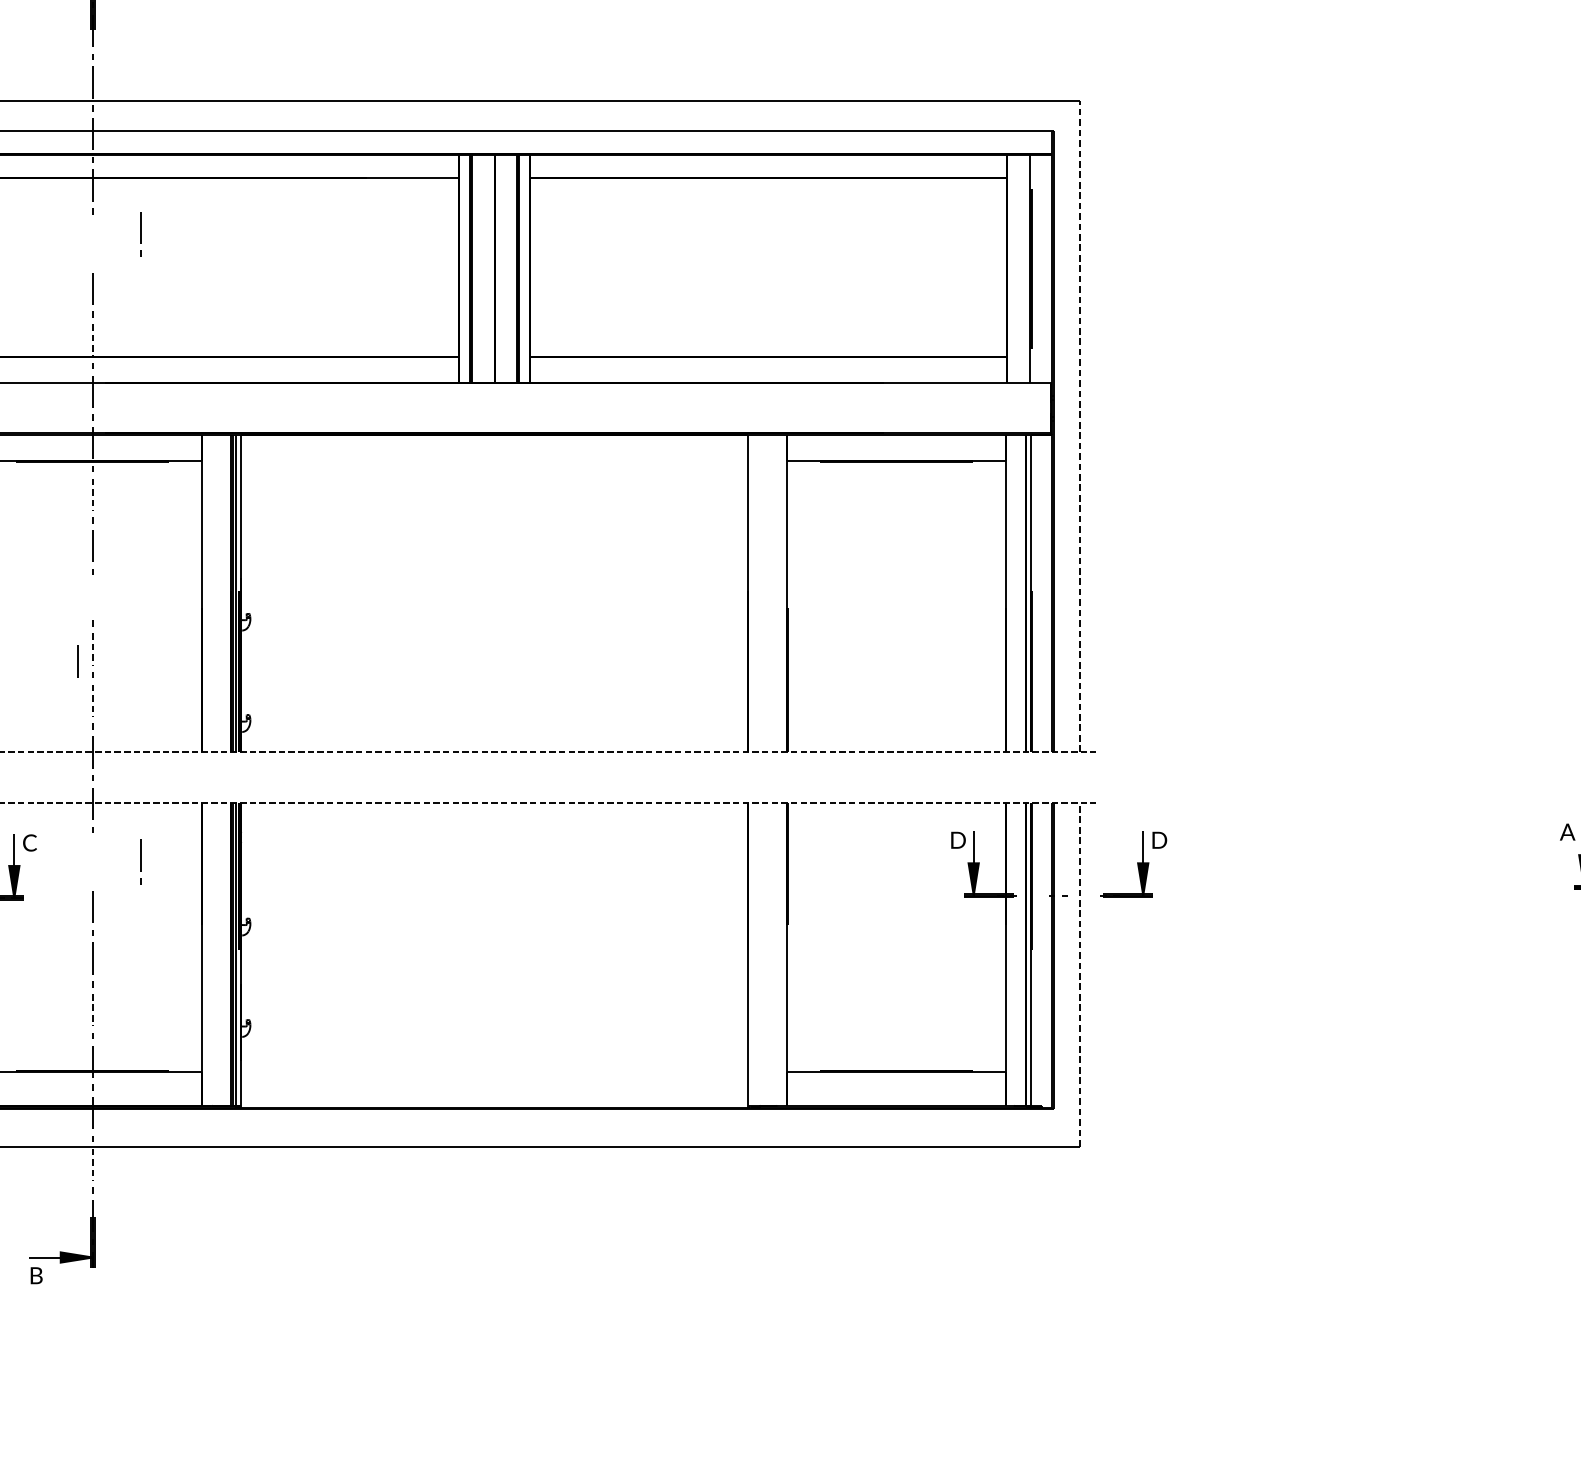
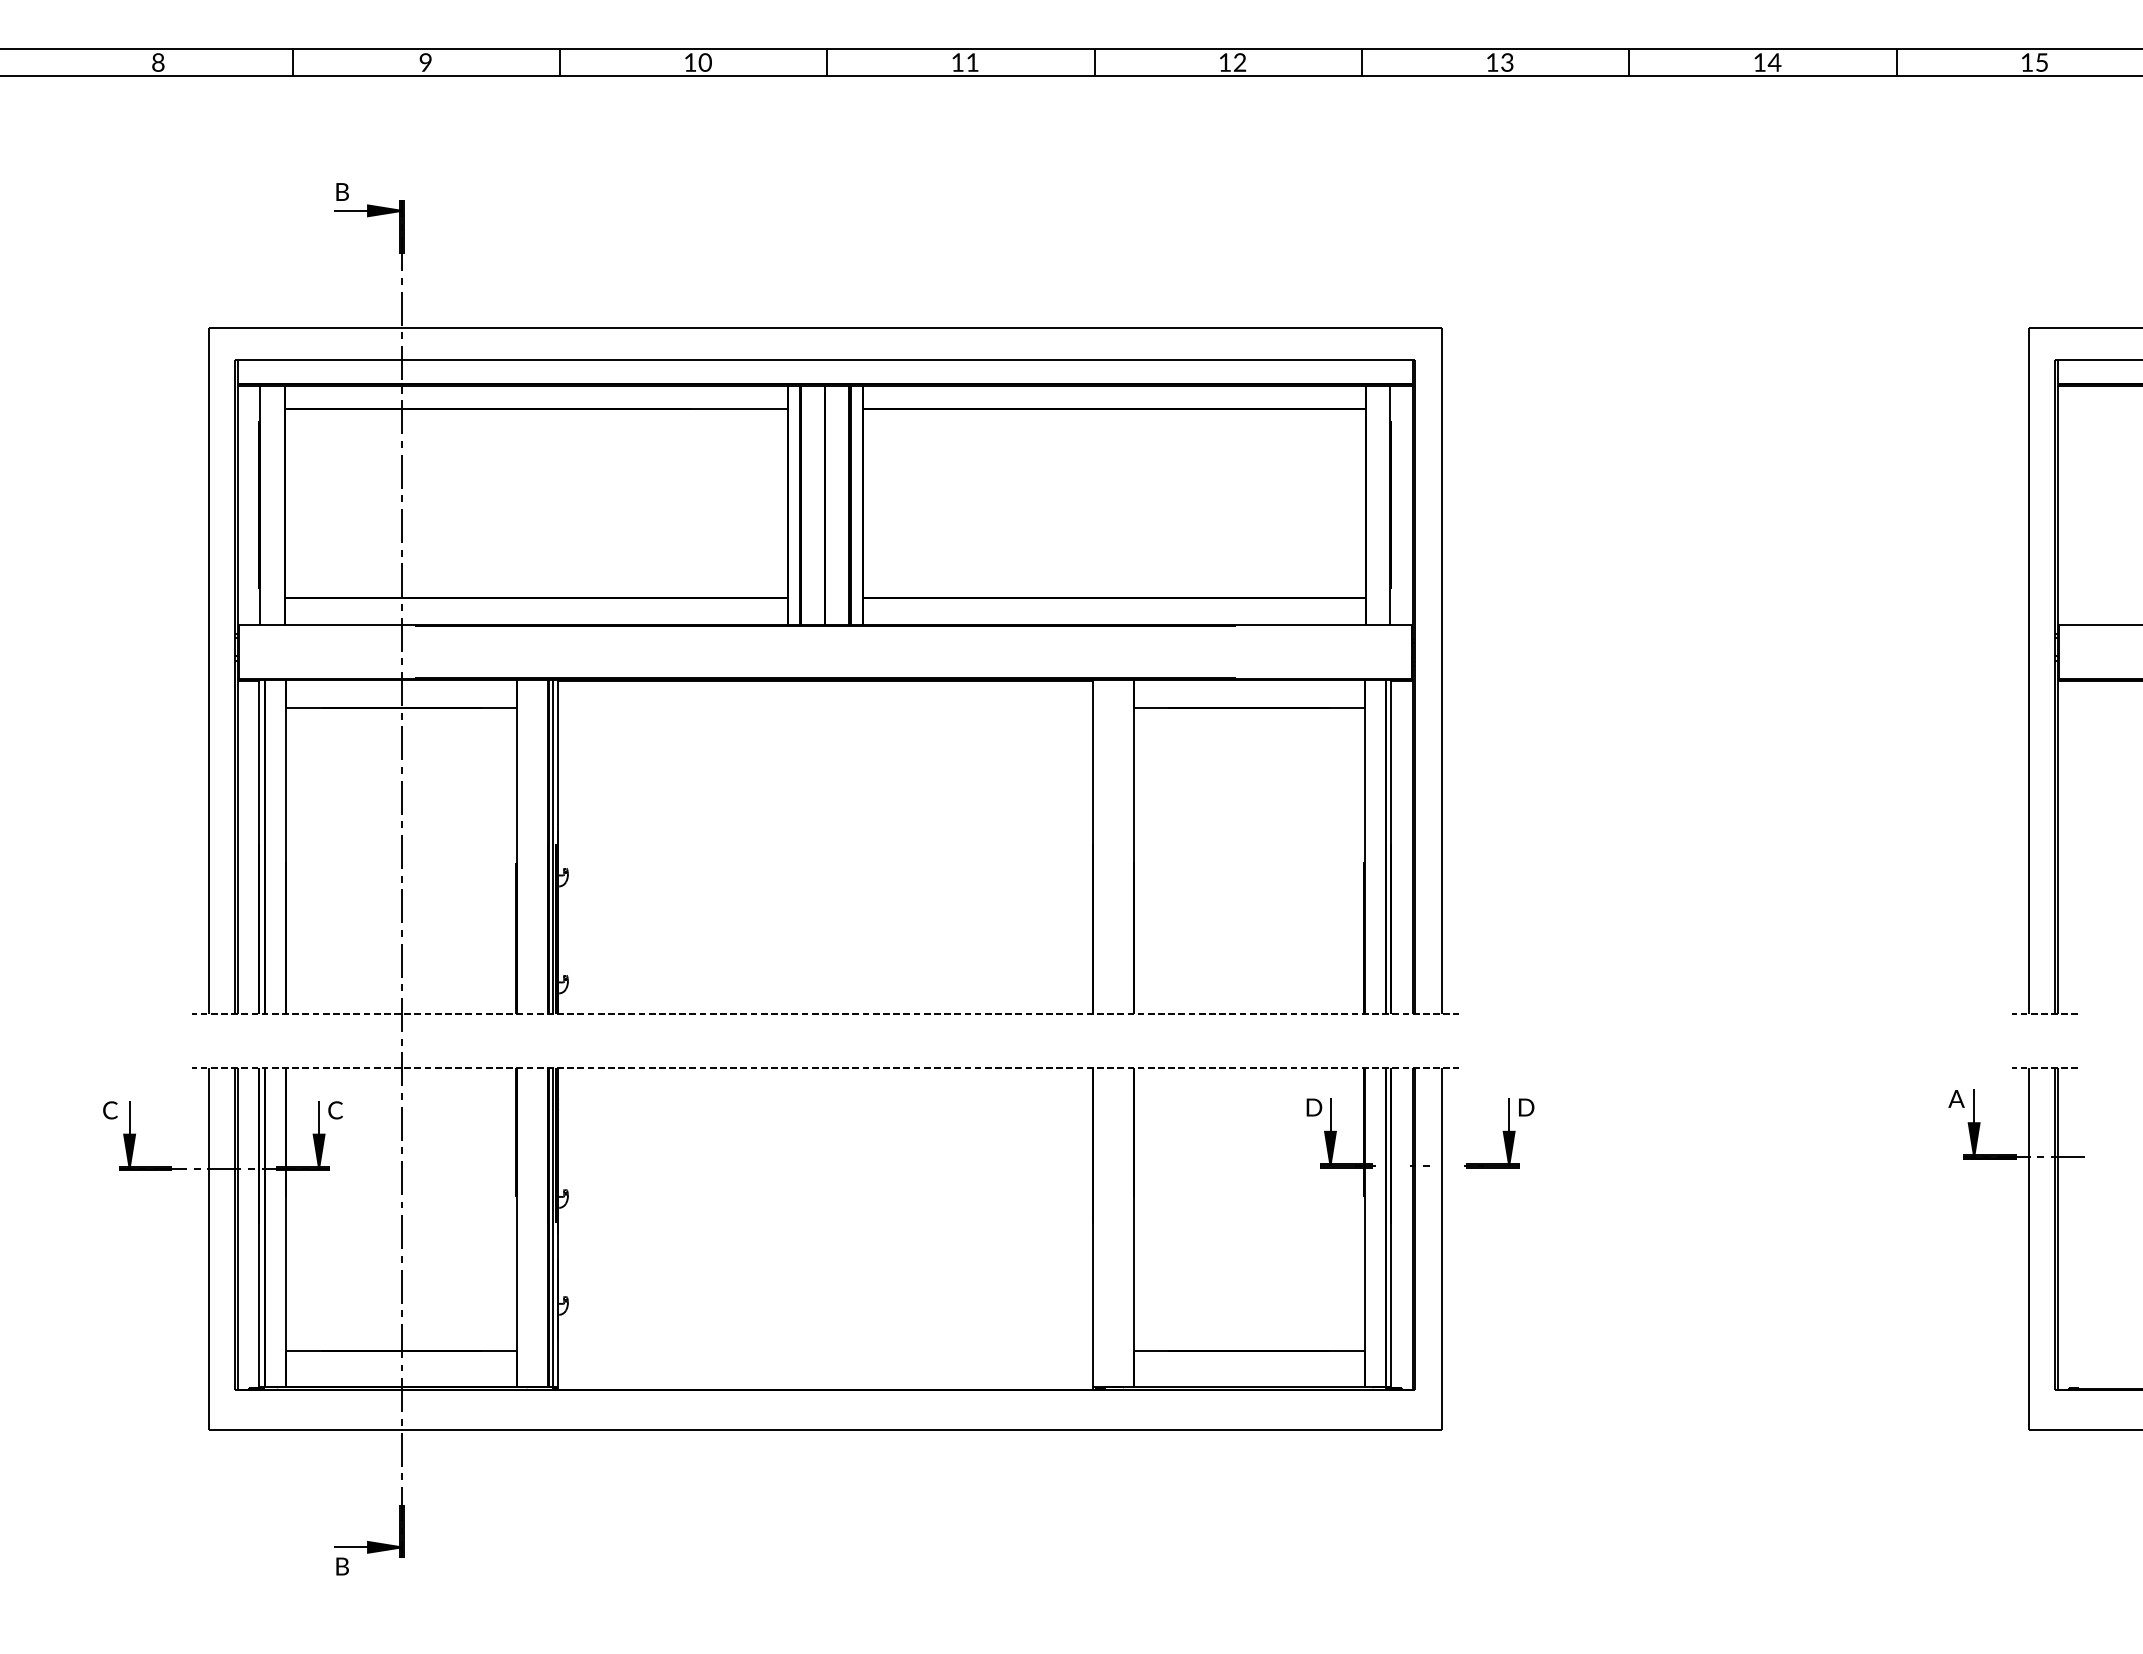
line: (140, 234) -> (401, 478), moved
line: (92, 340) -> (401, 580), dashed -> solid
line: (1079, 425) -> (1442, 670), dashed -> solid
line: (92, 494) -> (401, 743), dashed -> solid
line: (92, 649) -> (401, 906), dashed -> solid
line: (77, 660) -> (401, 851), moved
line: (92, 700) -> (401, 960), dashed -> solid
line: (140, 862) -> (401, 1130), moved
line: (1079, 974) -> (1442, 1248), dashed -> solid
line: (92, 1010) -> (401, 1286), dashed -> solid
line: (92, 1164) -> (401, 1449), dashed -> solid

